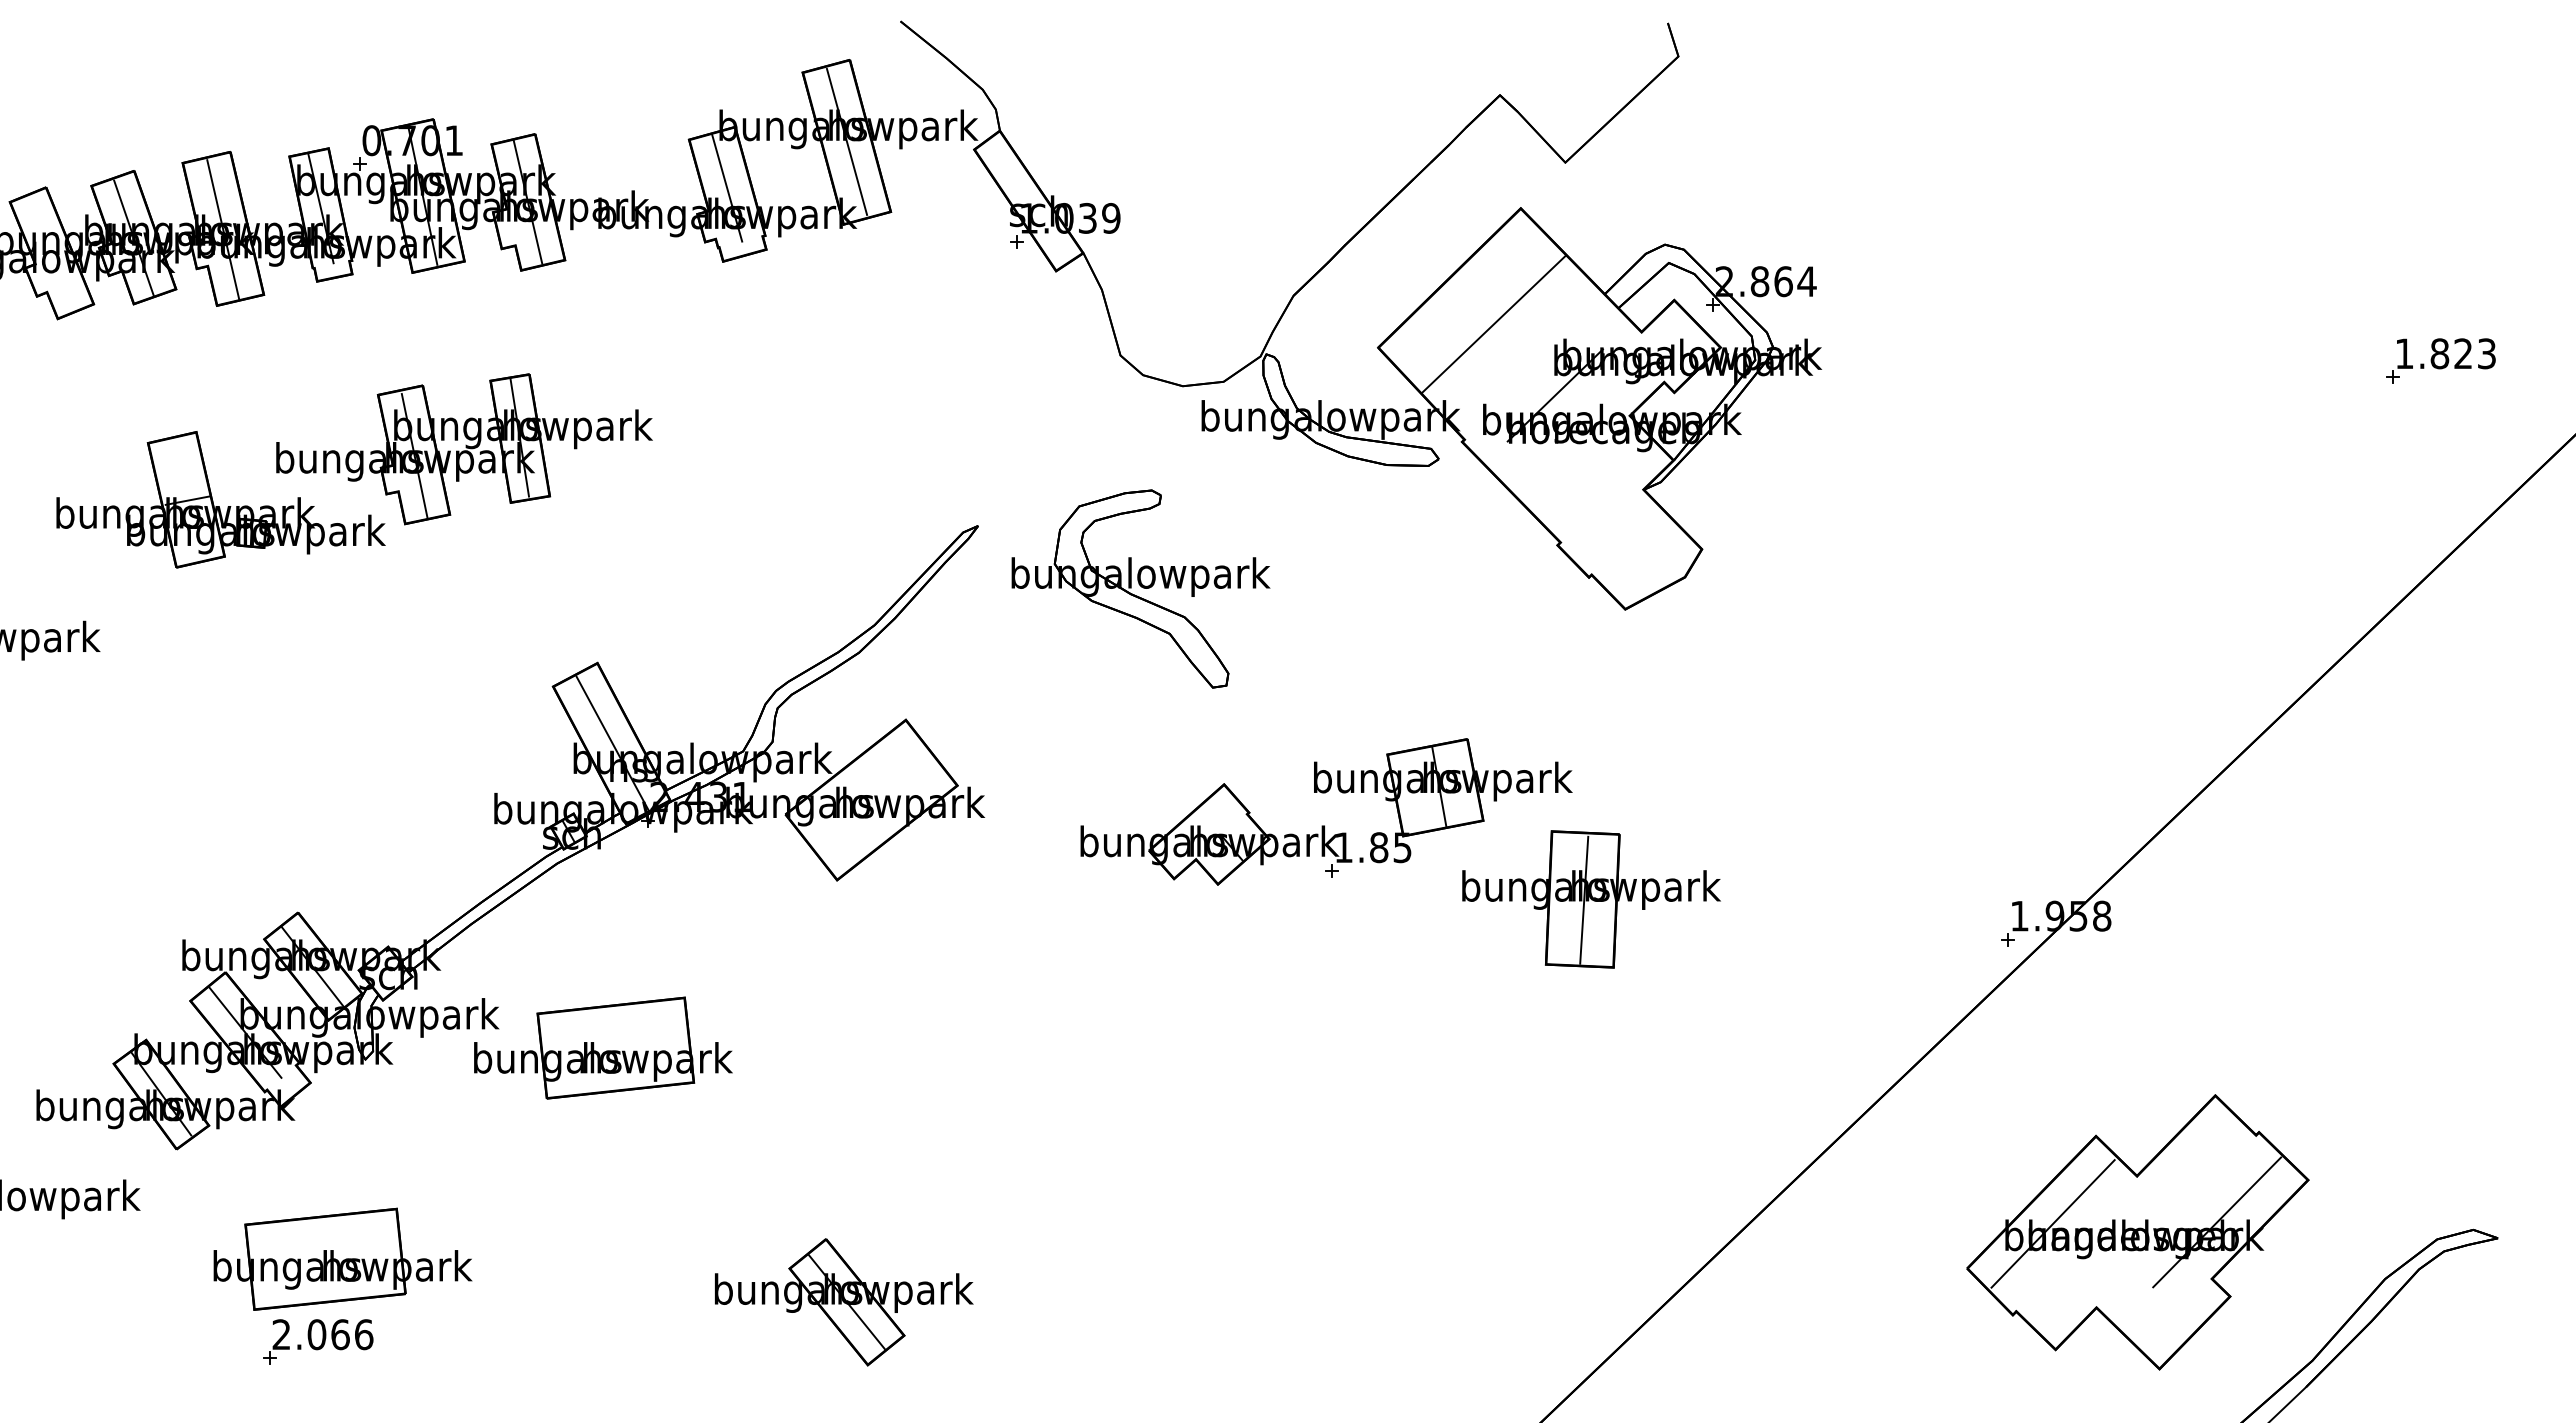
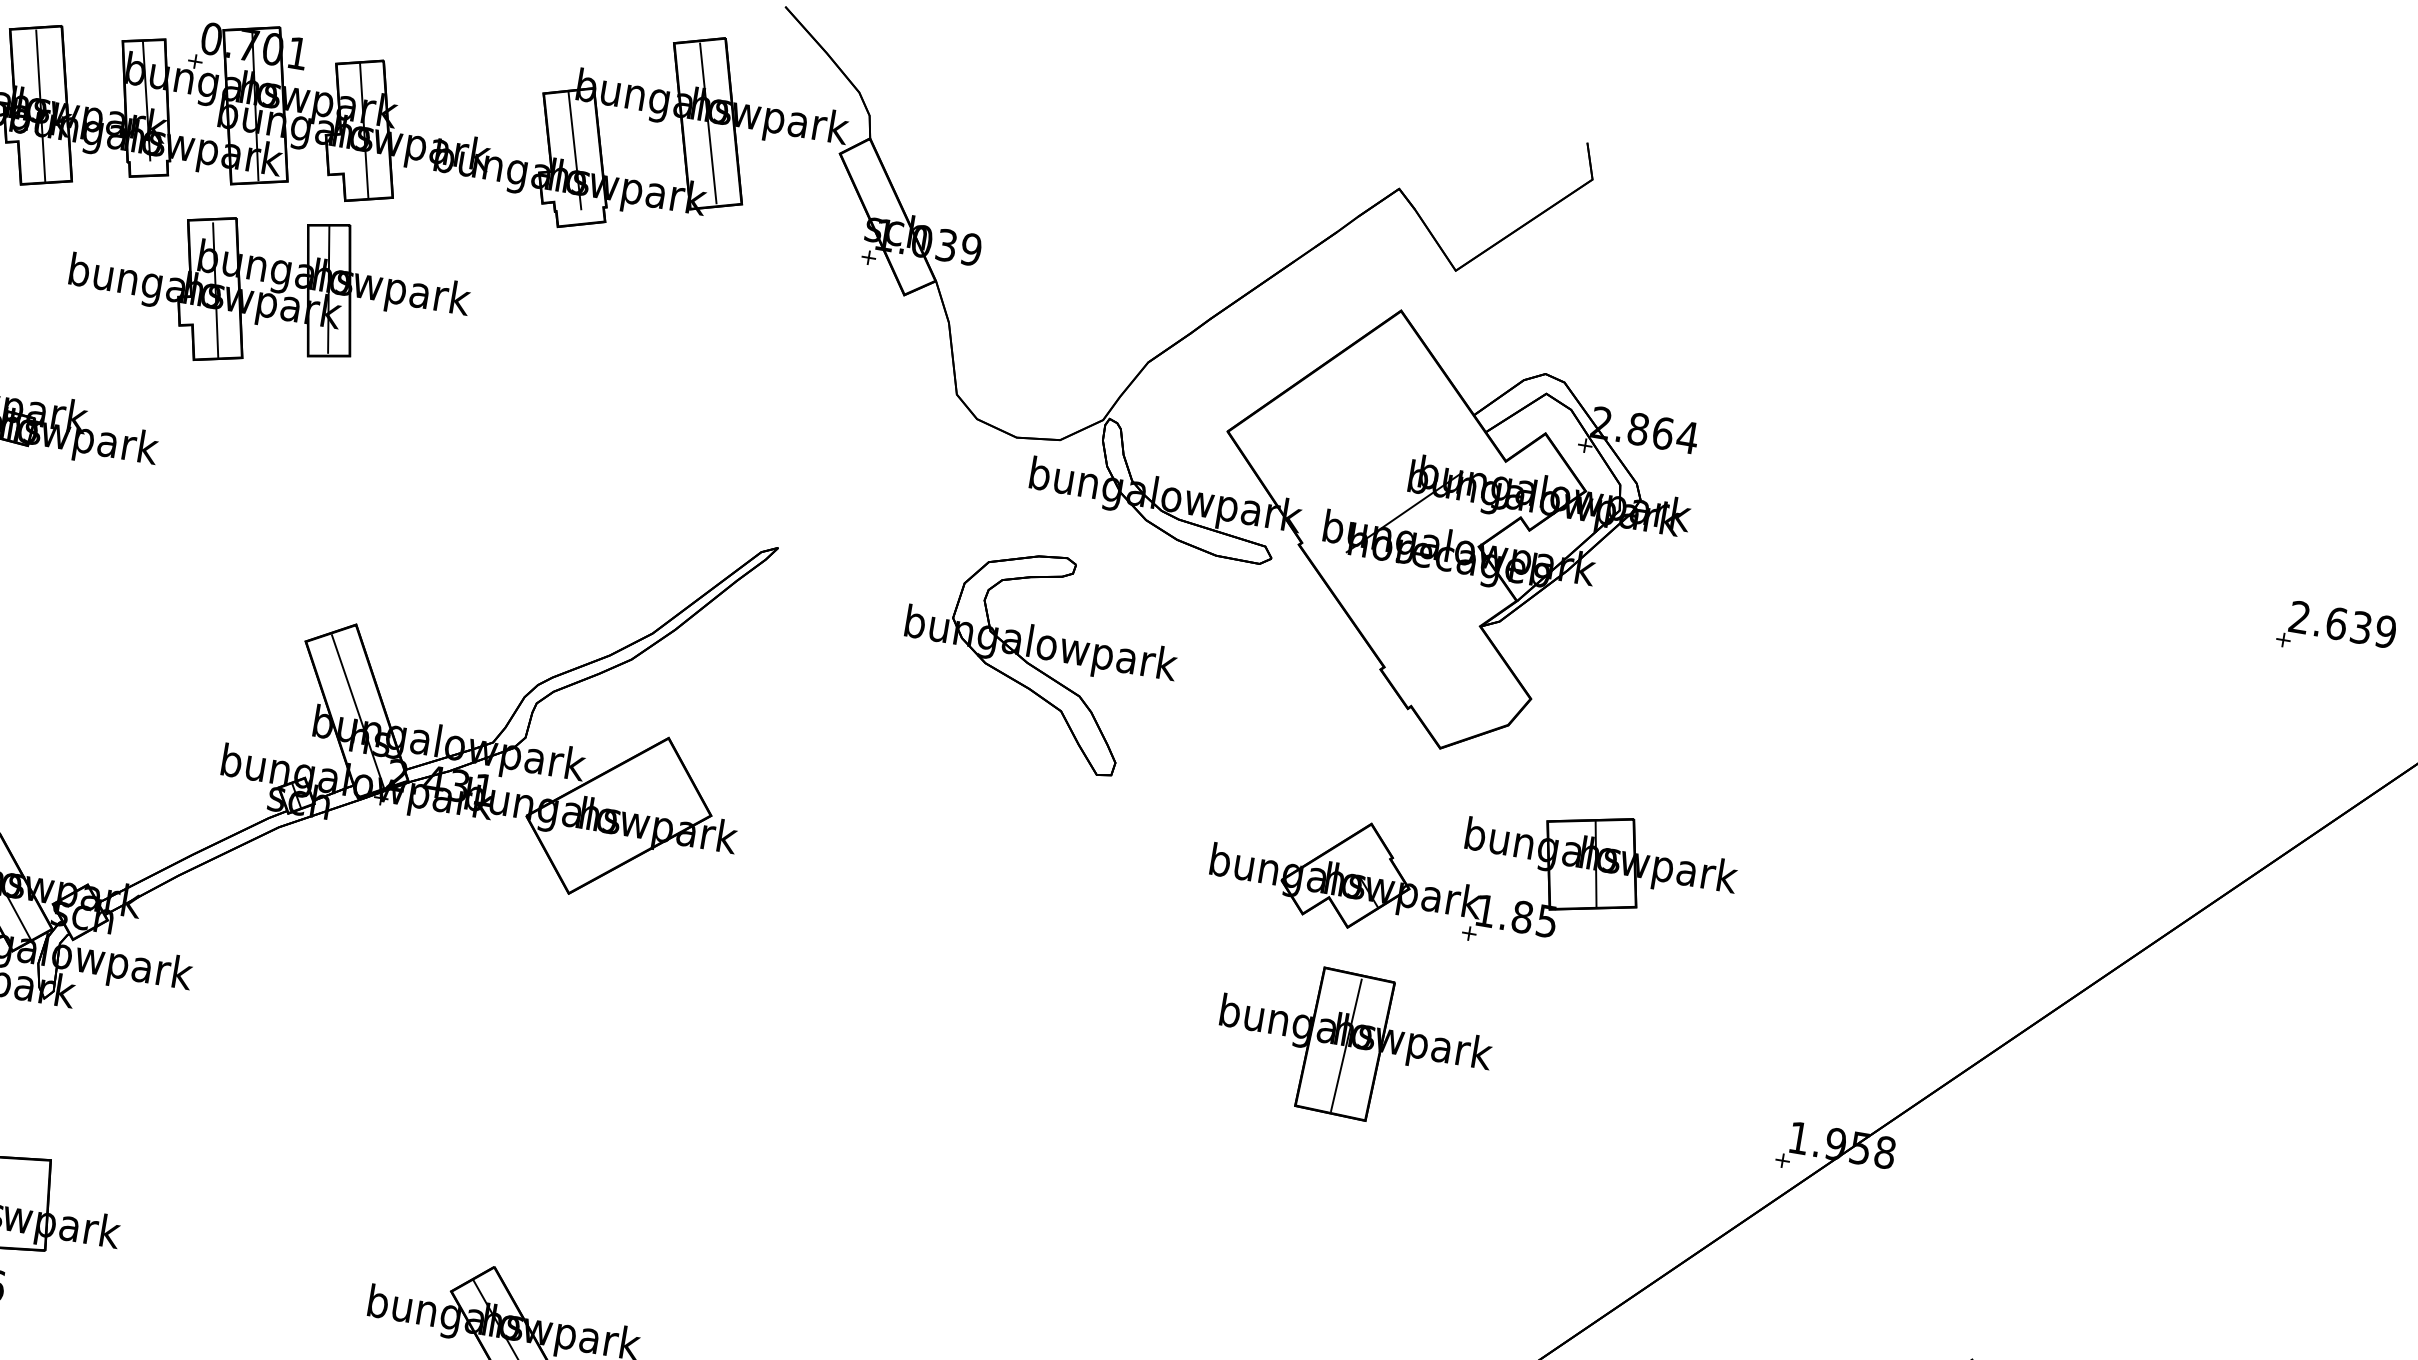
line: (1493, 324) -> (1352, 427), removed
text: (2445, 353) -> (2342, 624), 1.823 -> 2.639
part: (464, 449) -> (268, 292), moved
part: (1140, 588) -> (1038, 658), moved
part: (1324, 825) -> (1469, 884), moved
part: (603, 1047) -> (295, 1027), removed

